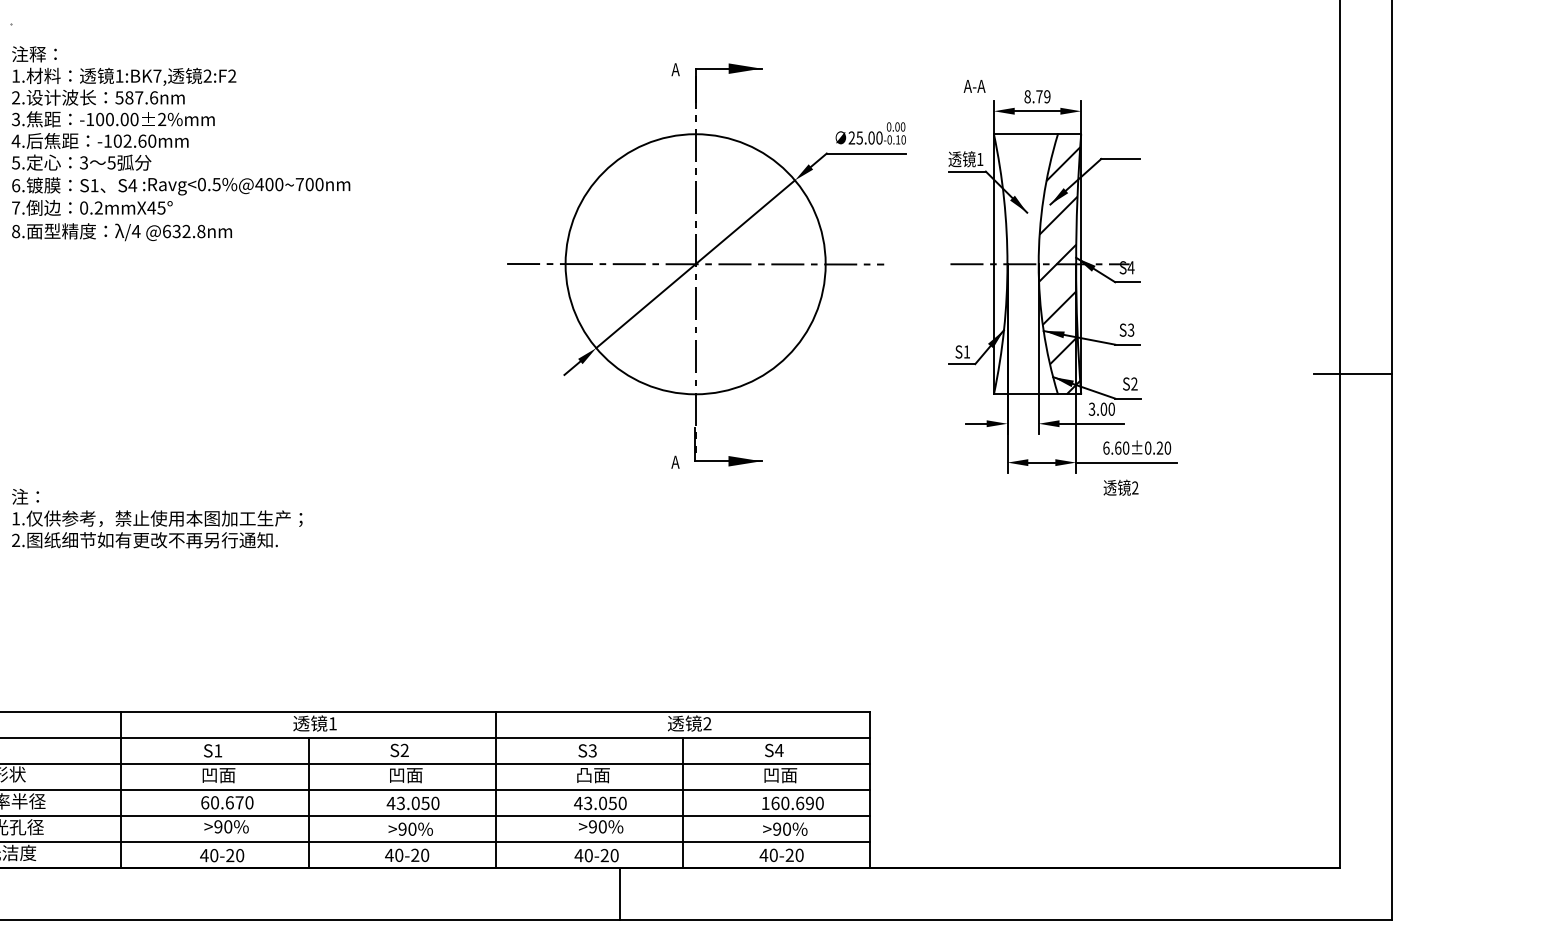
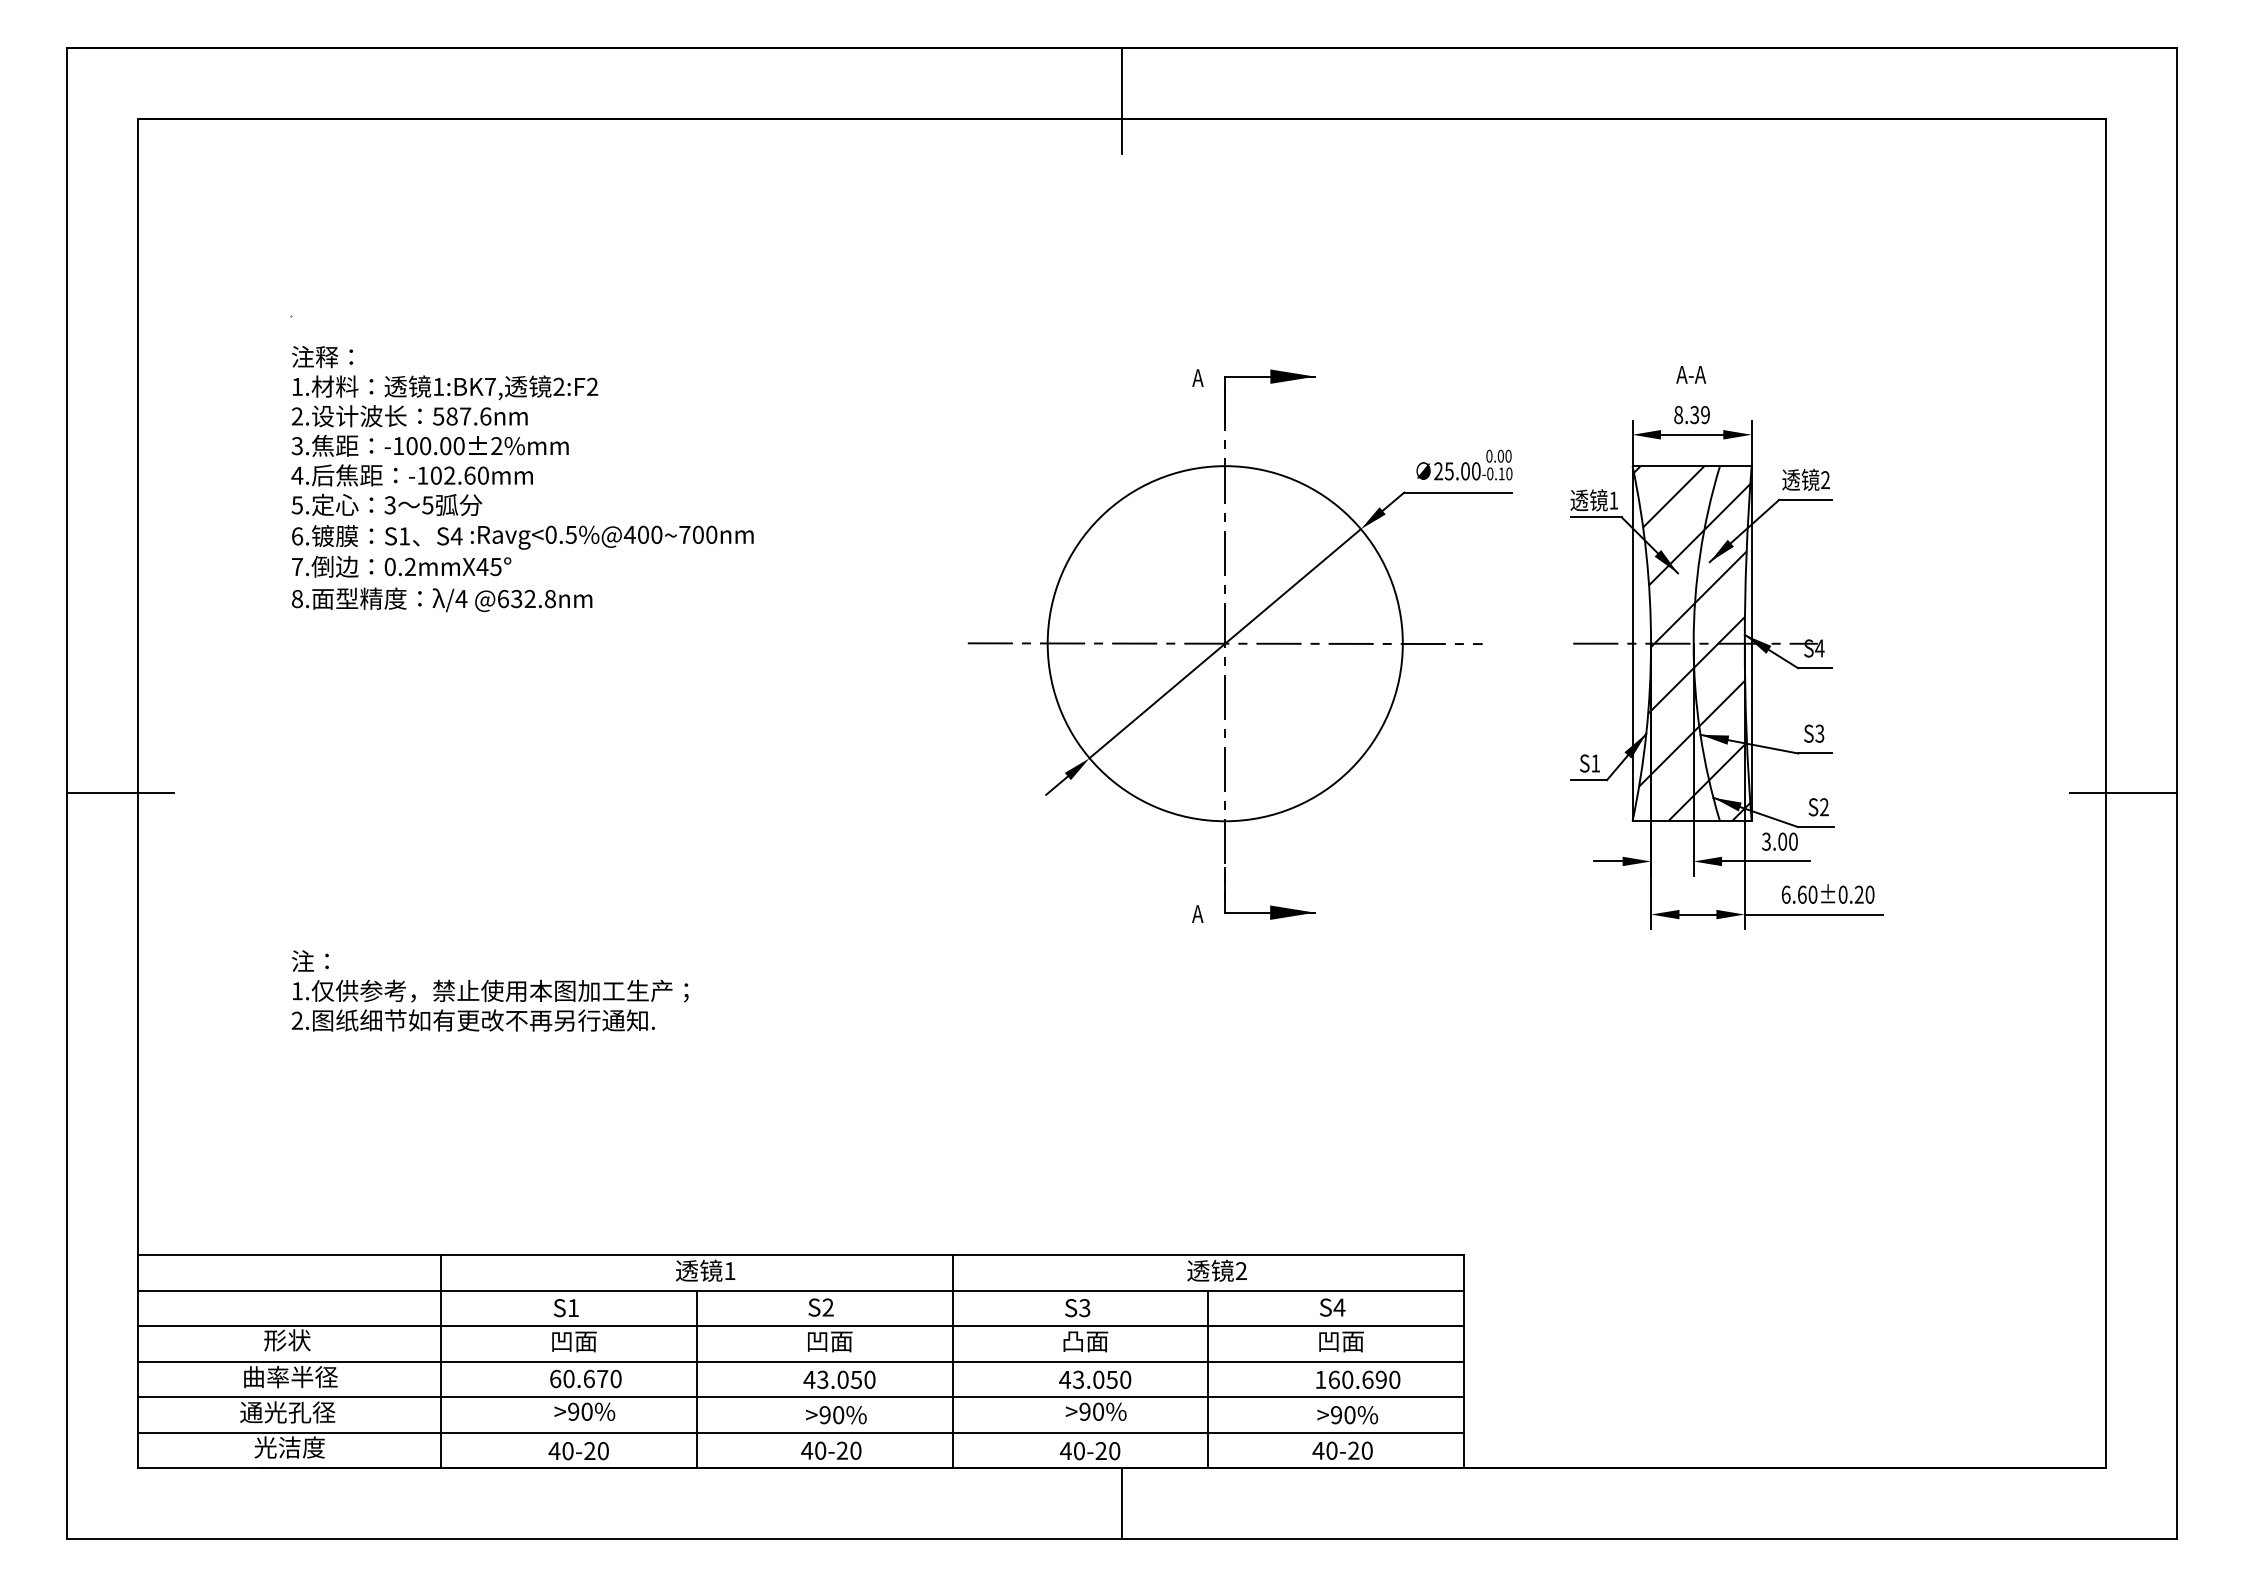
text: (974, 86) -> (1691, 374), moved
text: (1039, 96) -> (1694, 414), 8.79 -> 8.39
hatch: (1026, 264) -> (1676, 643), added
text: (1120, 487) -> (1805, 479), moved

